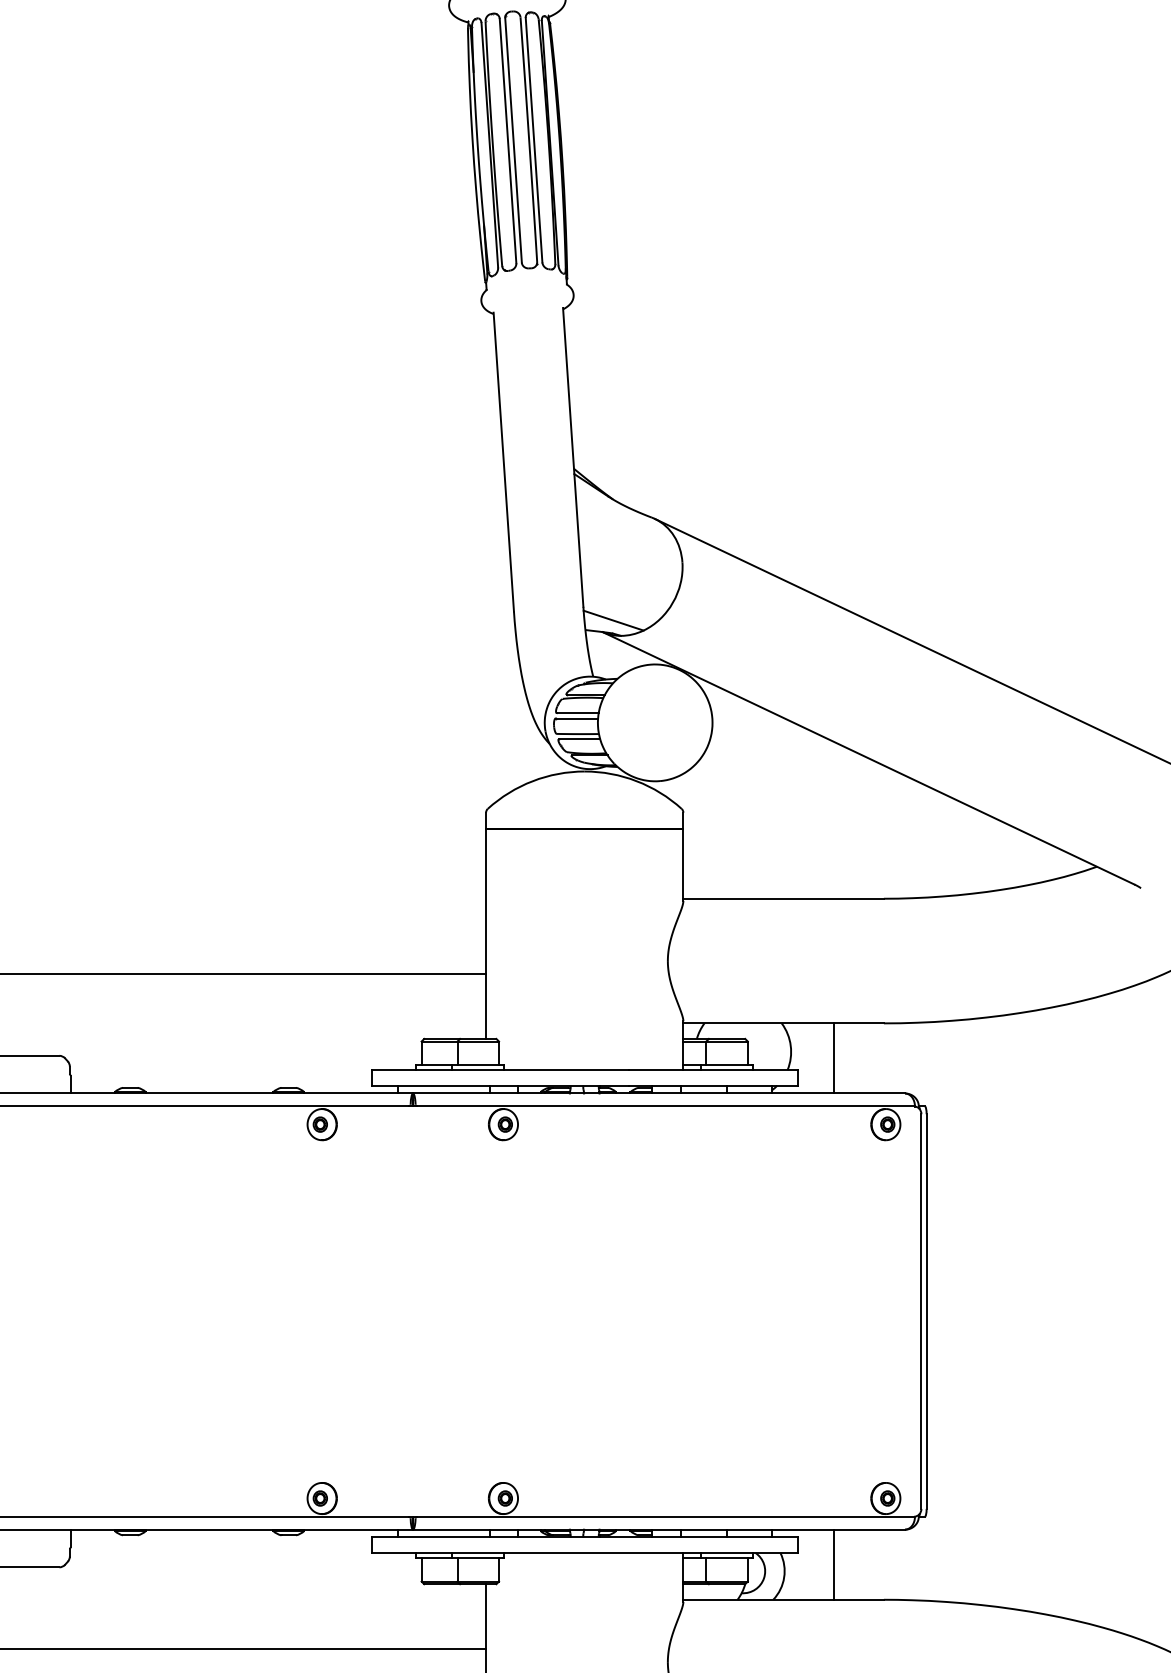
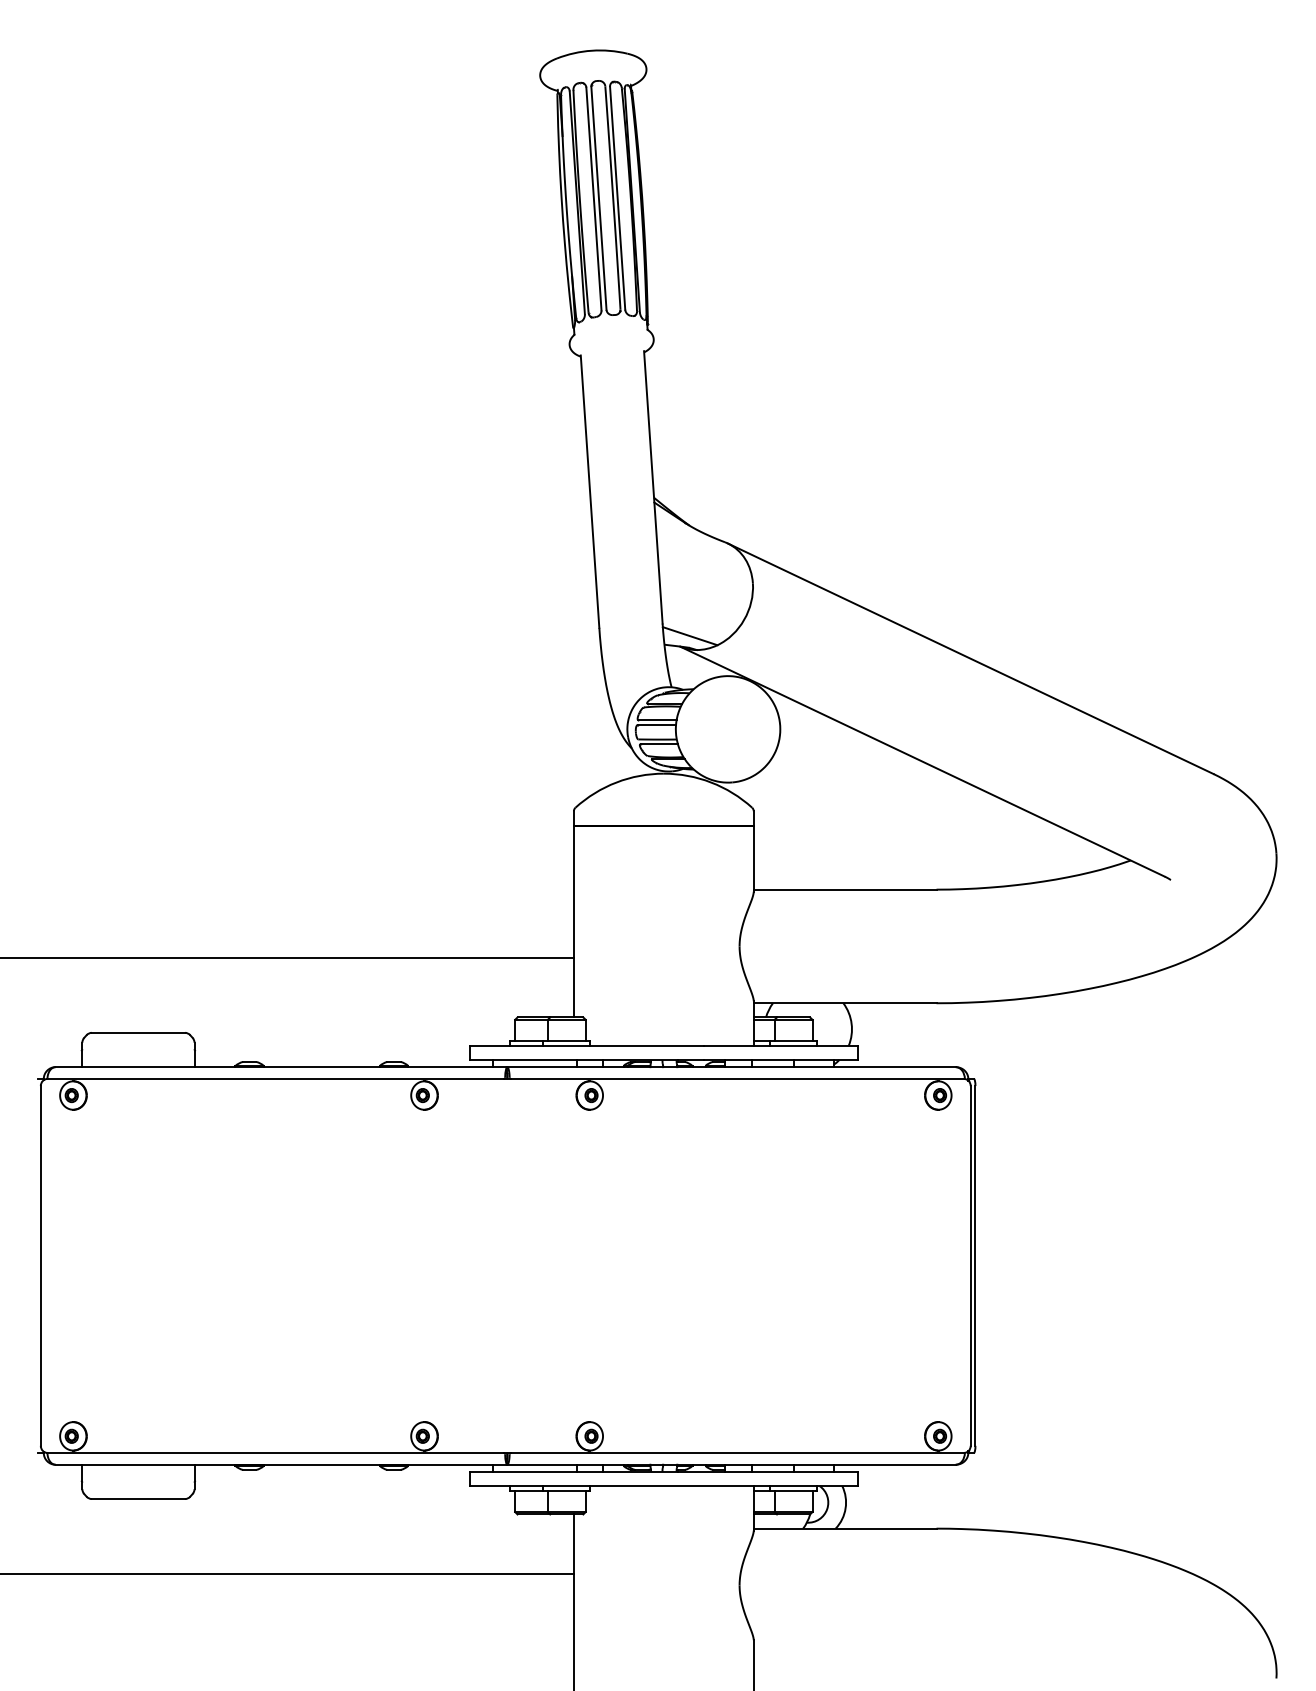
line: (834, 1058) -> (891, 1035), removed
line: (834, 1564) -> (891, 1496), removed

